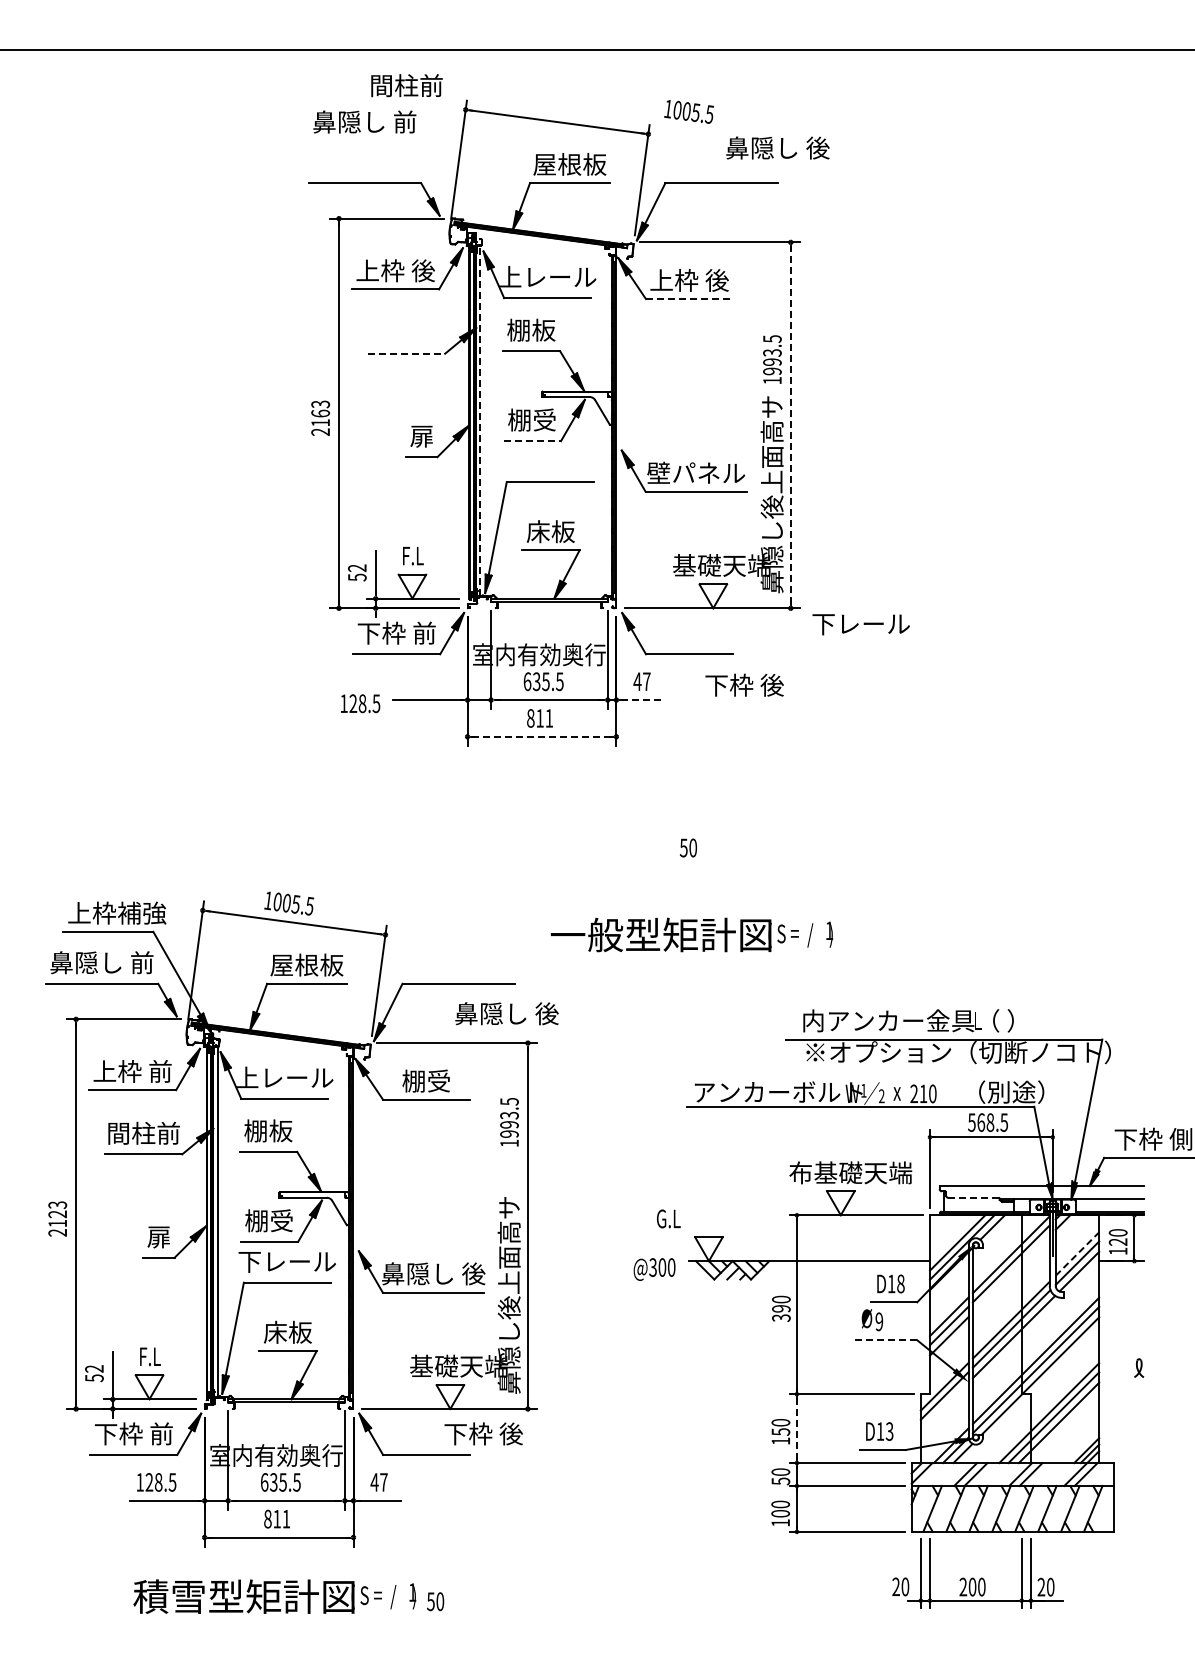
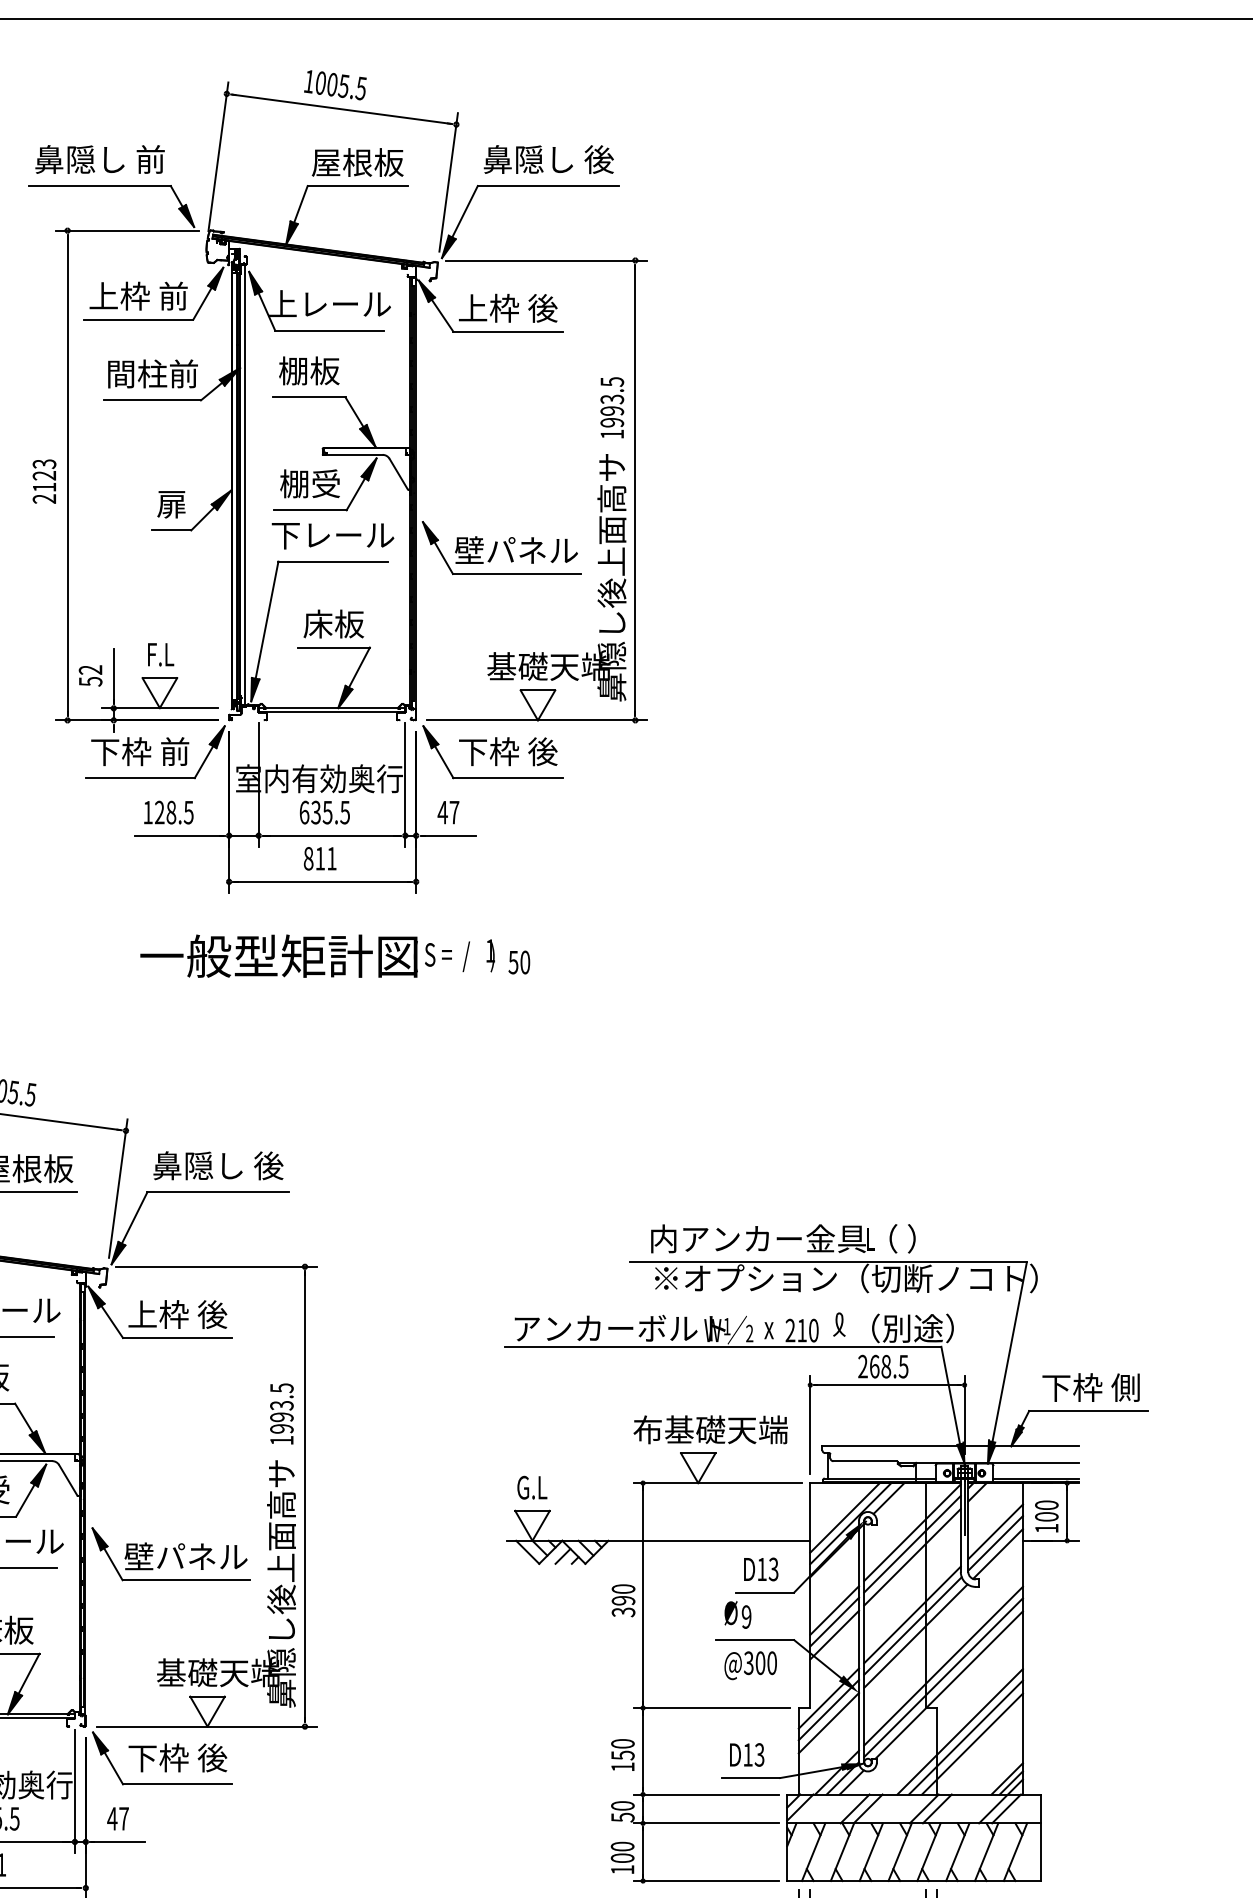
text: (406, 85) -> (152, 373), moved
text: (688, 111) -> (334, 84), moved
text: (364, 121) -> (99, 158), moved
text: (777, 147) -> (548, 158), moved
text: (422, 270) -> (172, 295), 上枠 後 -> 上枠 前
line: (689, 299) -> (508, 332), dashed -> solid
line: (406, 353) -> (152, 400), dashed -> solid
text: (320, 413) -> (44, 475), 2163 -> 2123
line: (480, 420) -> (245, 484), dashed -> solid
line: (790, 424) -> (634, 489), dashed -> solid
line: (532, 441) -> (310, 510), dashed -> solid
text: (860, 624) -> (332, 535), moved
text: (744, 684) -> (508, 750), moved
line: (642, 700) -> (449, 836), dashed -> solid
text: (360, 703) -> (168, 812), moved
line: (541, 736) -> (322, 881), dashed -> solid
text: (688, 847) -> (519, 961), moved
text: (691, 934) -> (317, 955), moved
text: (506, 1013) -> (217, 1165), moved
text: (426, 1080) -> (177, 1313), 棚受 -> 上枠 後
text: (509, 1122) -> (281, 1414), moved
text: (971, 1122) -> (862, 1366), 568.5 -> 268.5
line: (974, 1197) -> (866, 1460), dashed -> solid
text: (668, 1218) -> (531, 1487), moved
text: (1118, 1241) -> (1047, 1516), 120 -> 100
line: (1077, 1254) -> (995, 1532), dashed -> solid
text: (654, 1269) -> (750, 1665), moved
text: (433, 1273) -> (186, 1556), 鼻隠し 後 -> 壁パネル
line: (1010, 1273) -> (911, 1556), added
text: (900, 1283) -> (773, 1568), D18 -> D13
line: (886, 1340) -> (755, 1640), dashed -> solid
part: (1139, 1367) -> (839, 1323), moved
line: (944, 1406) -> (828, 1723), added
line: (796, 1428) -> (642, 1751), dashed -> solid
text: (483, 1433) -> (177, 1757), moved

